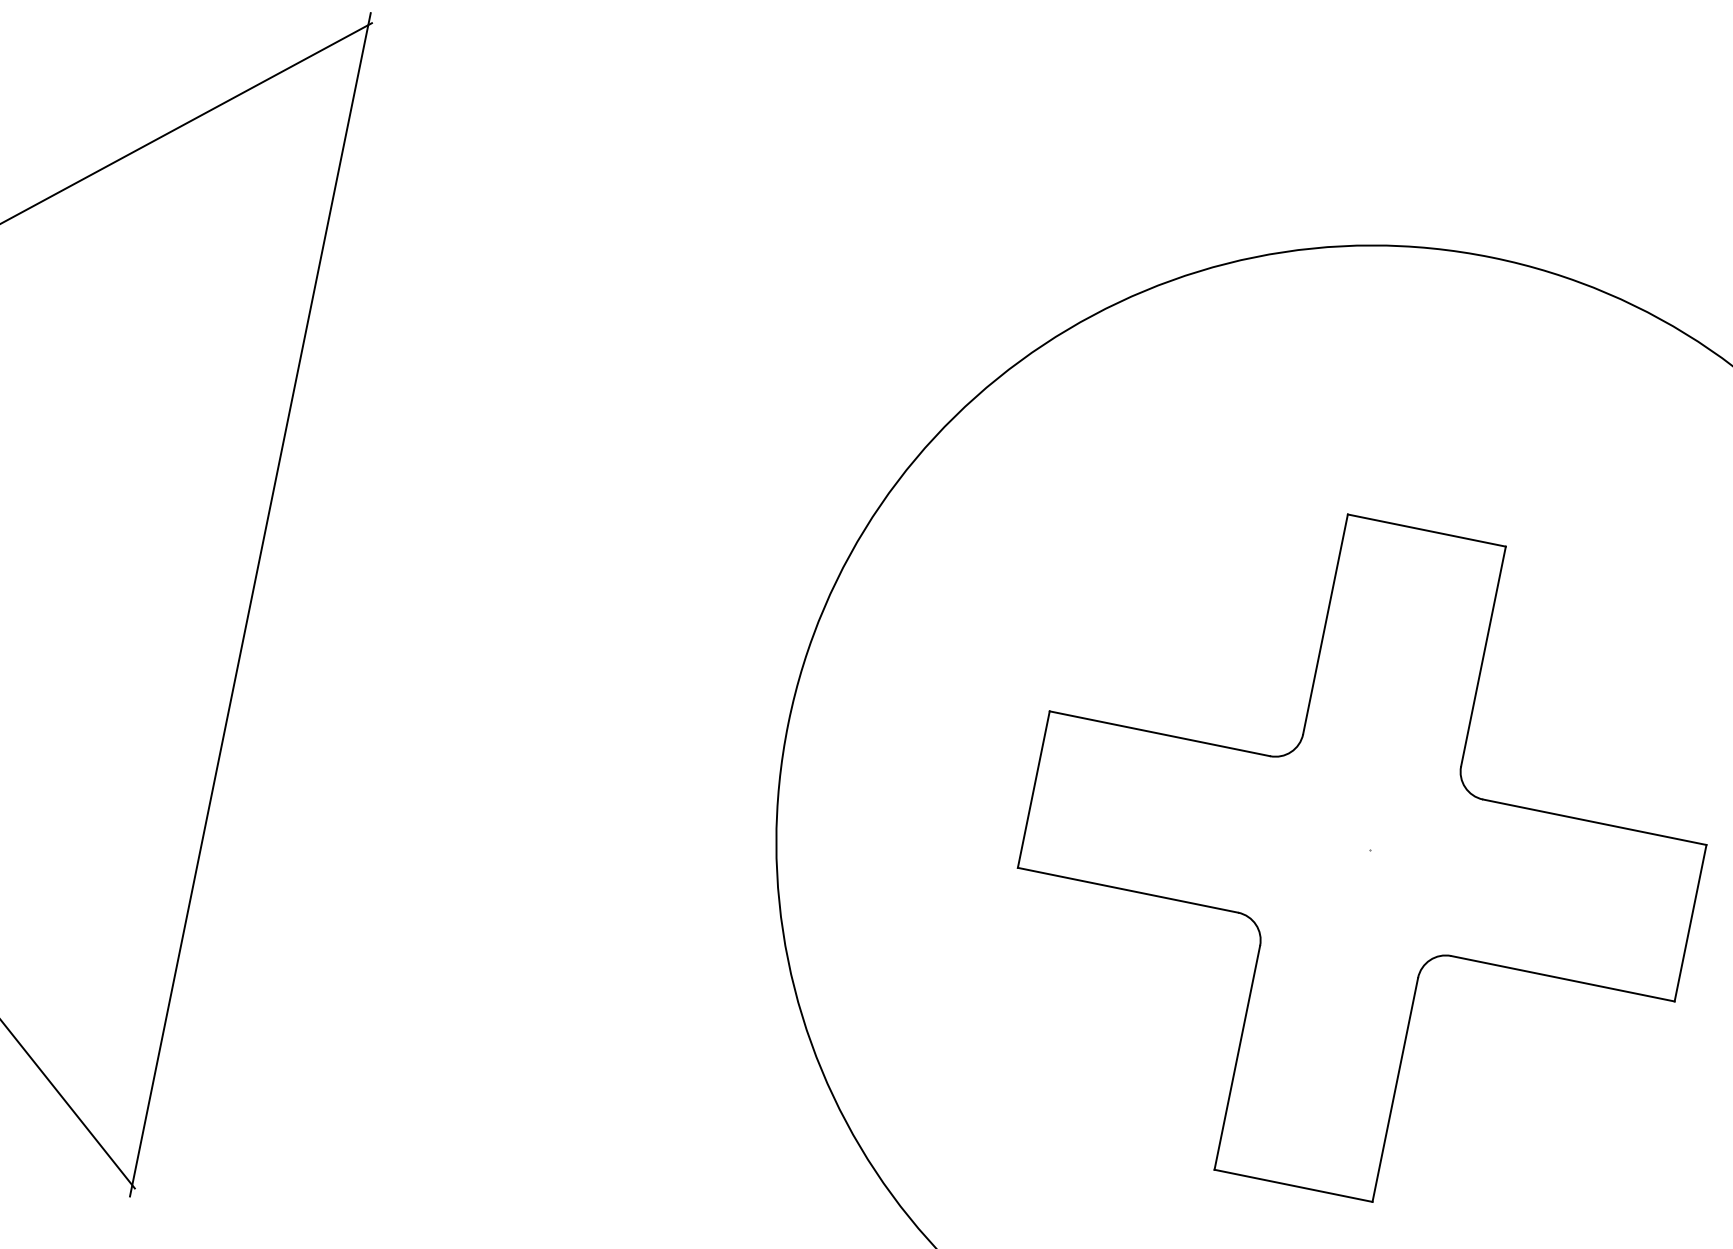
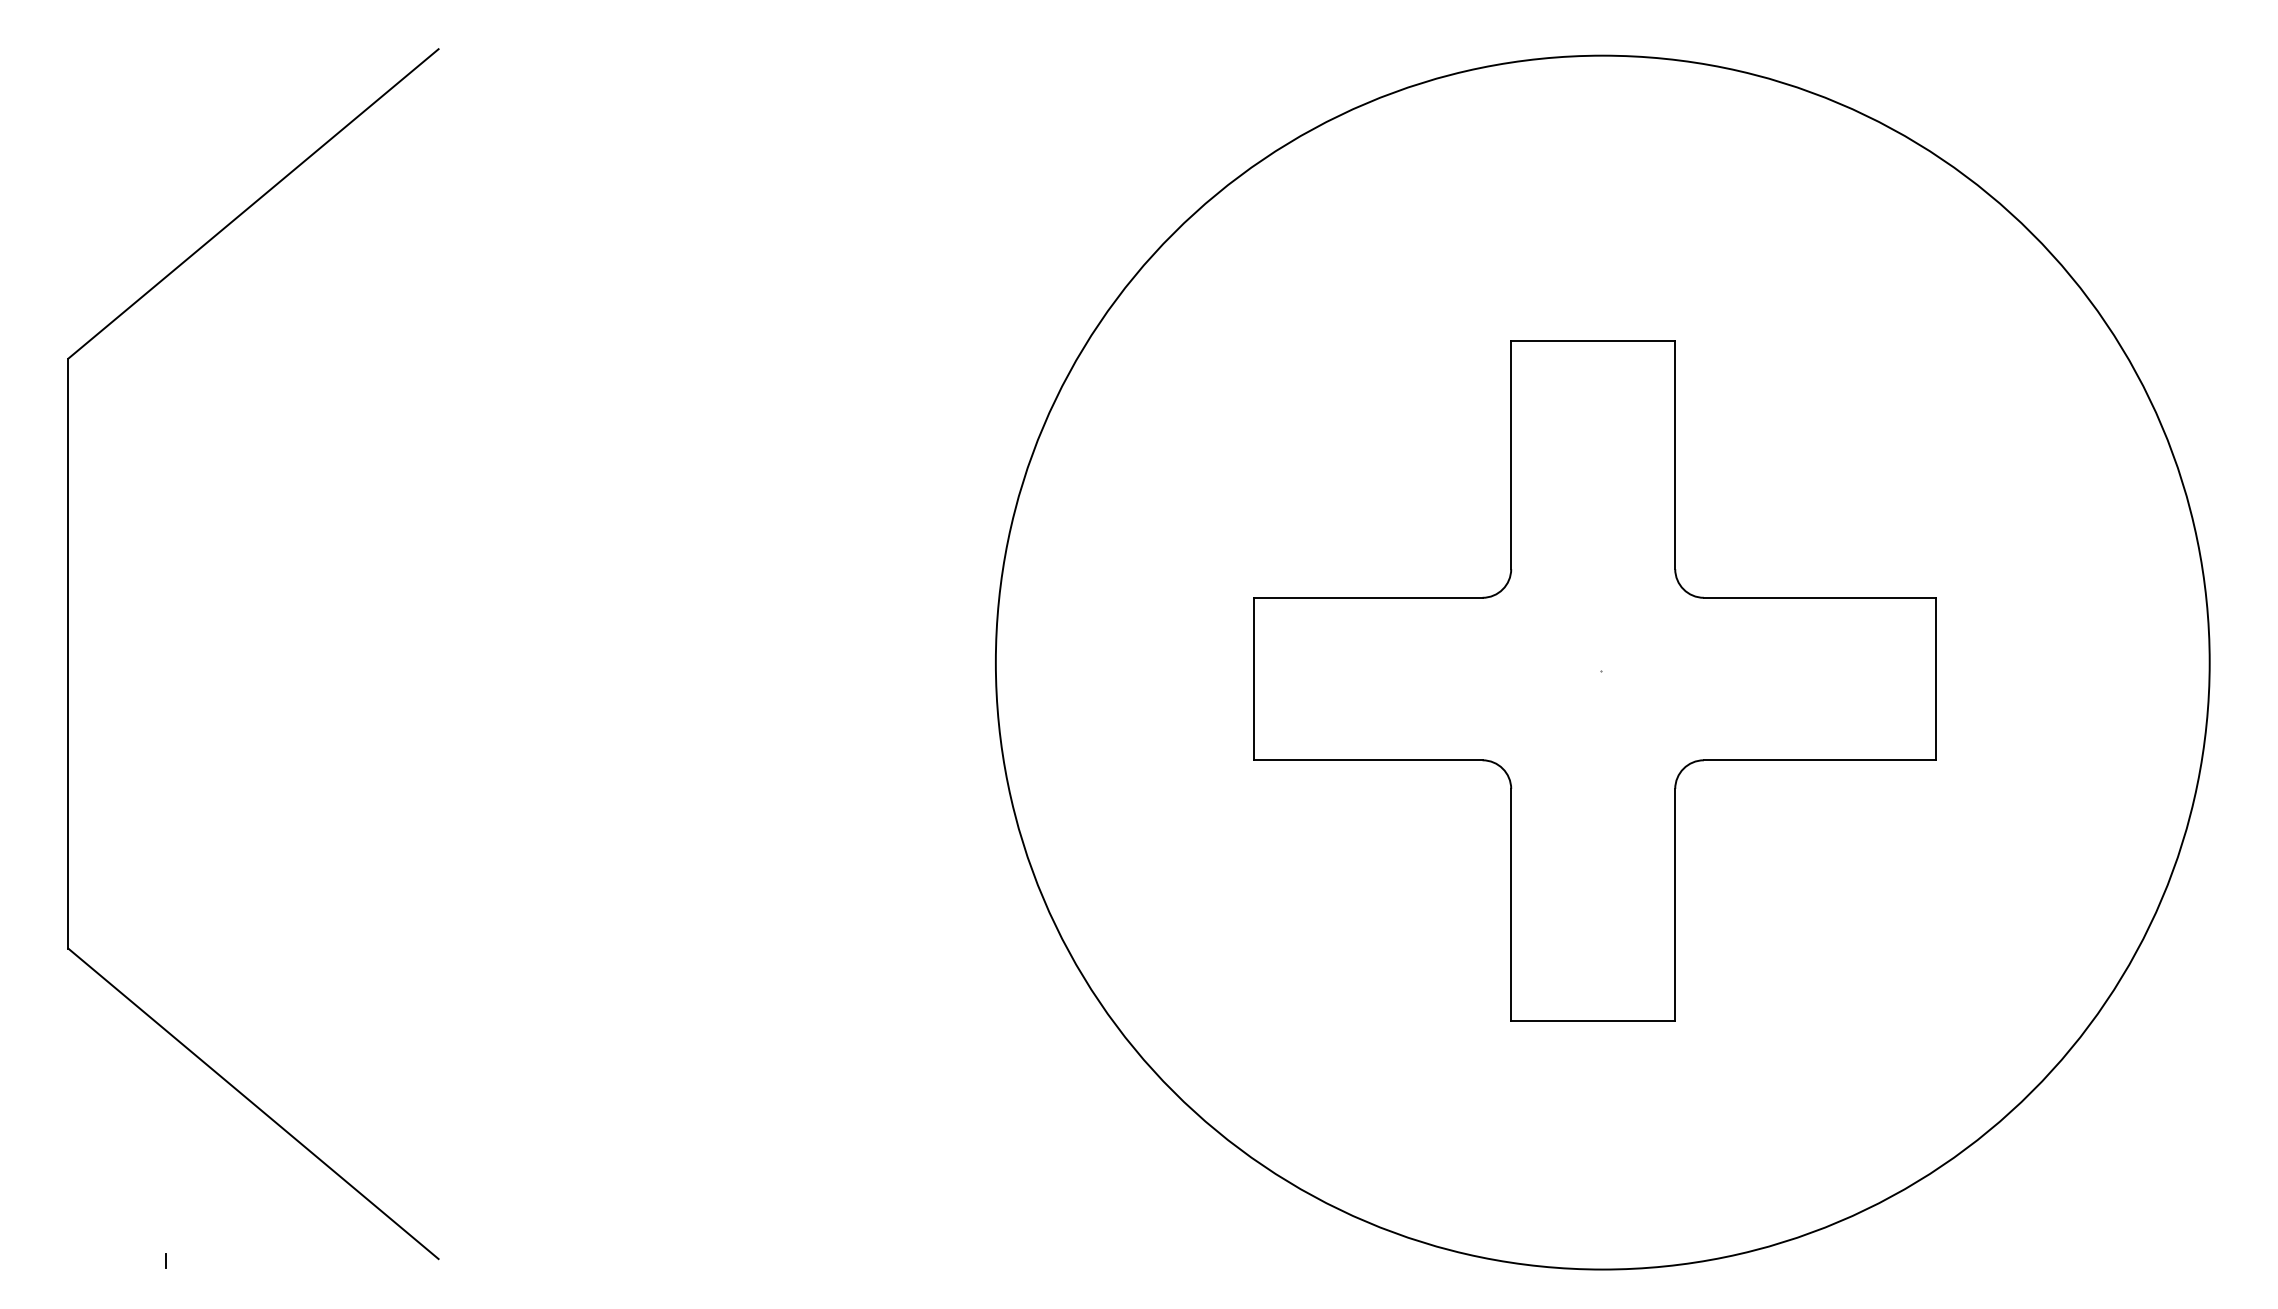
line: (250, 604) -> (435, 653), removed

